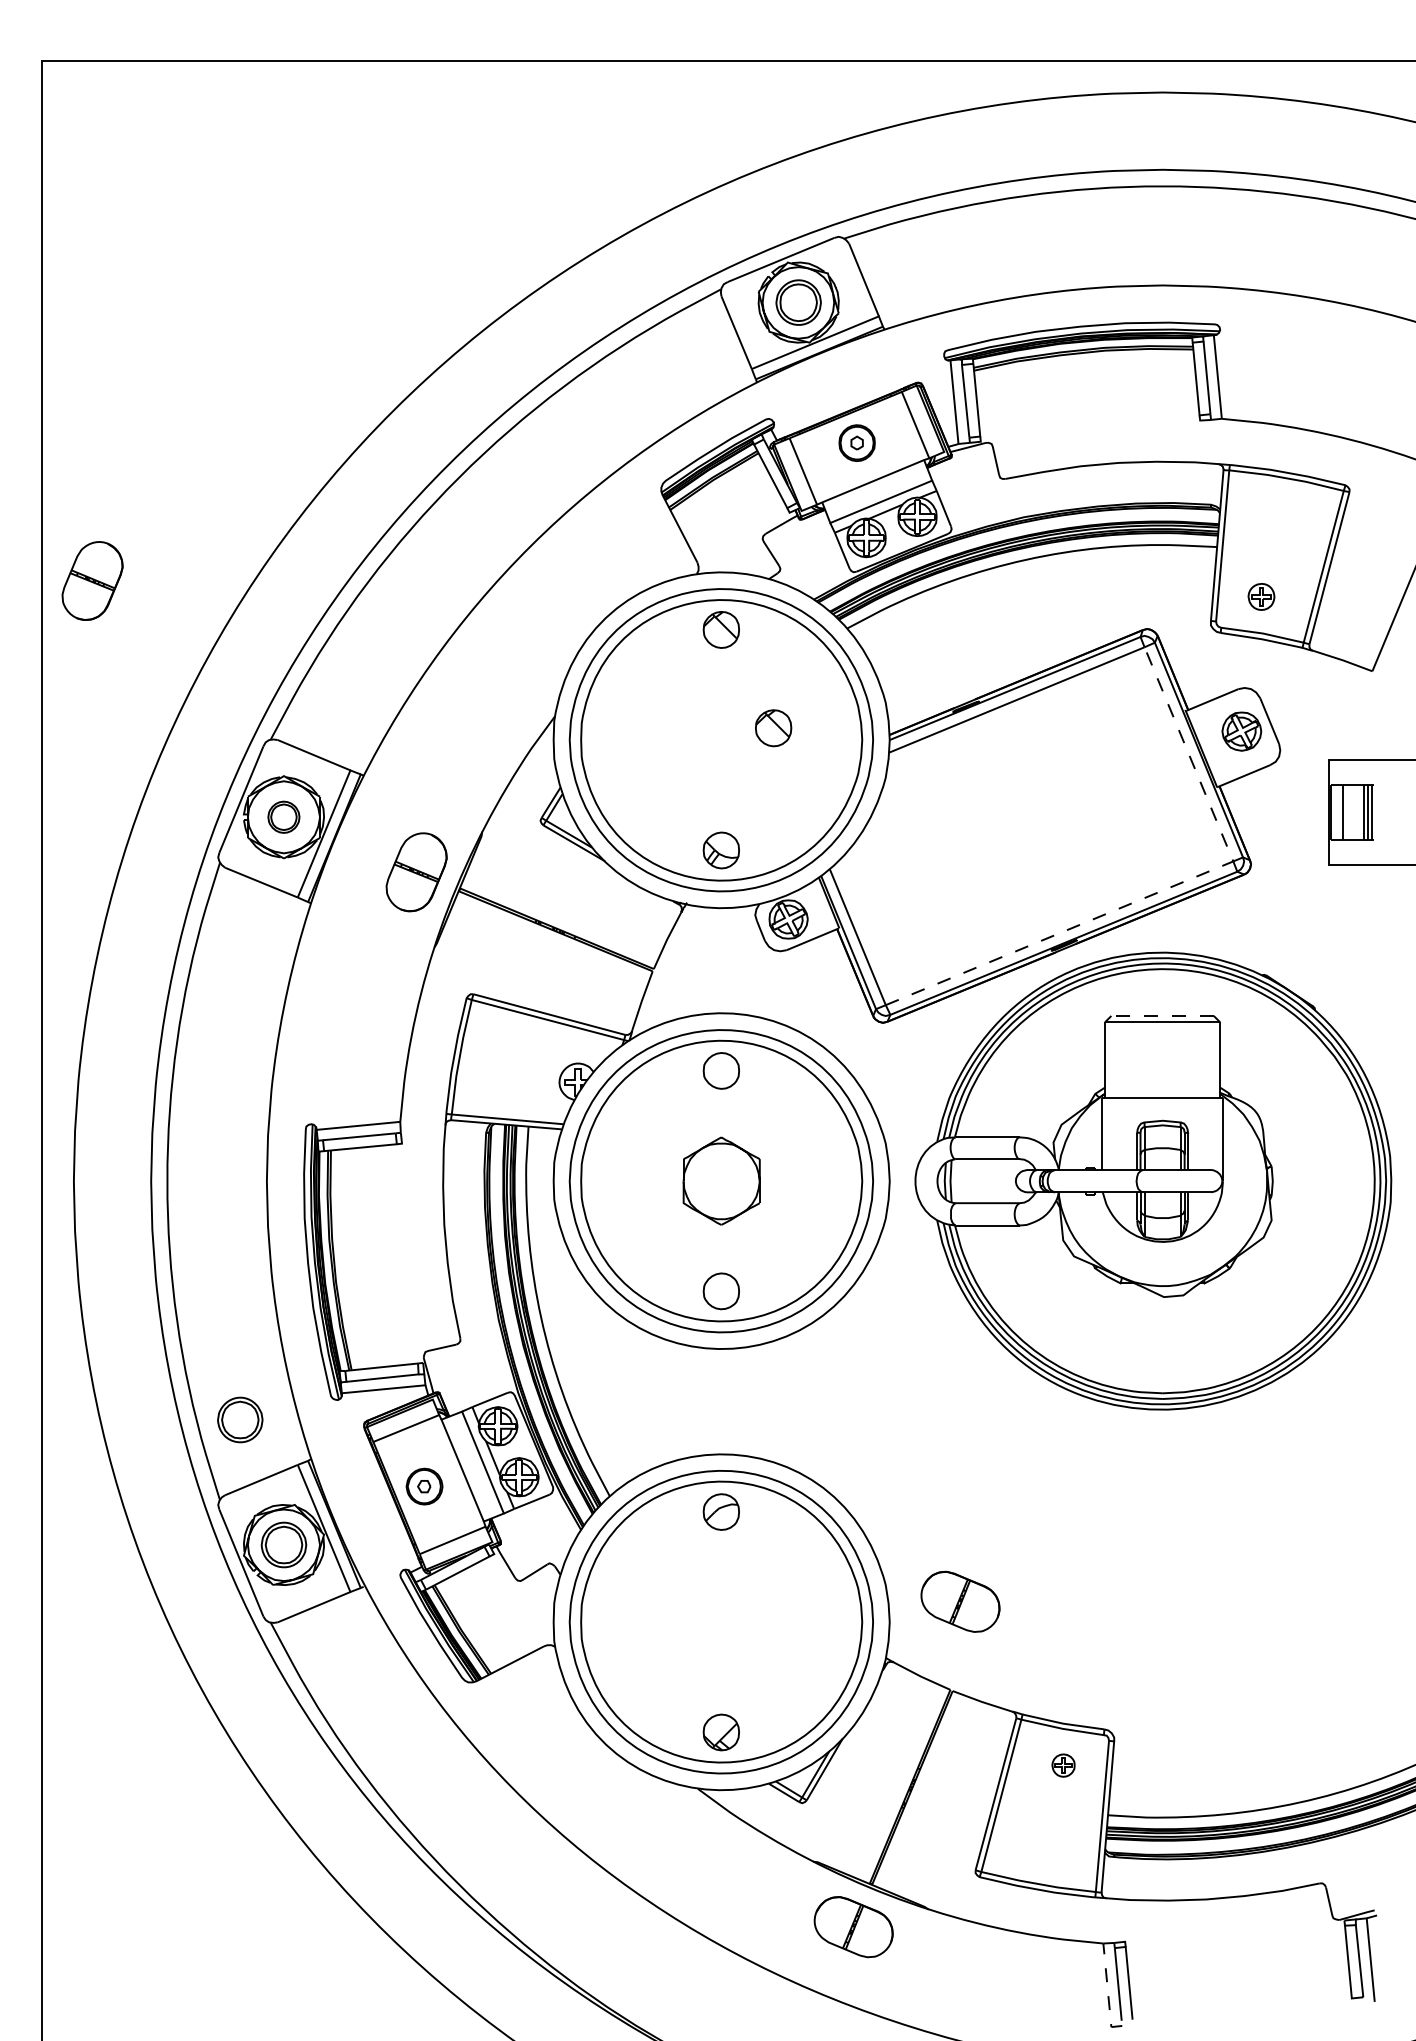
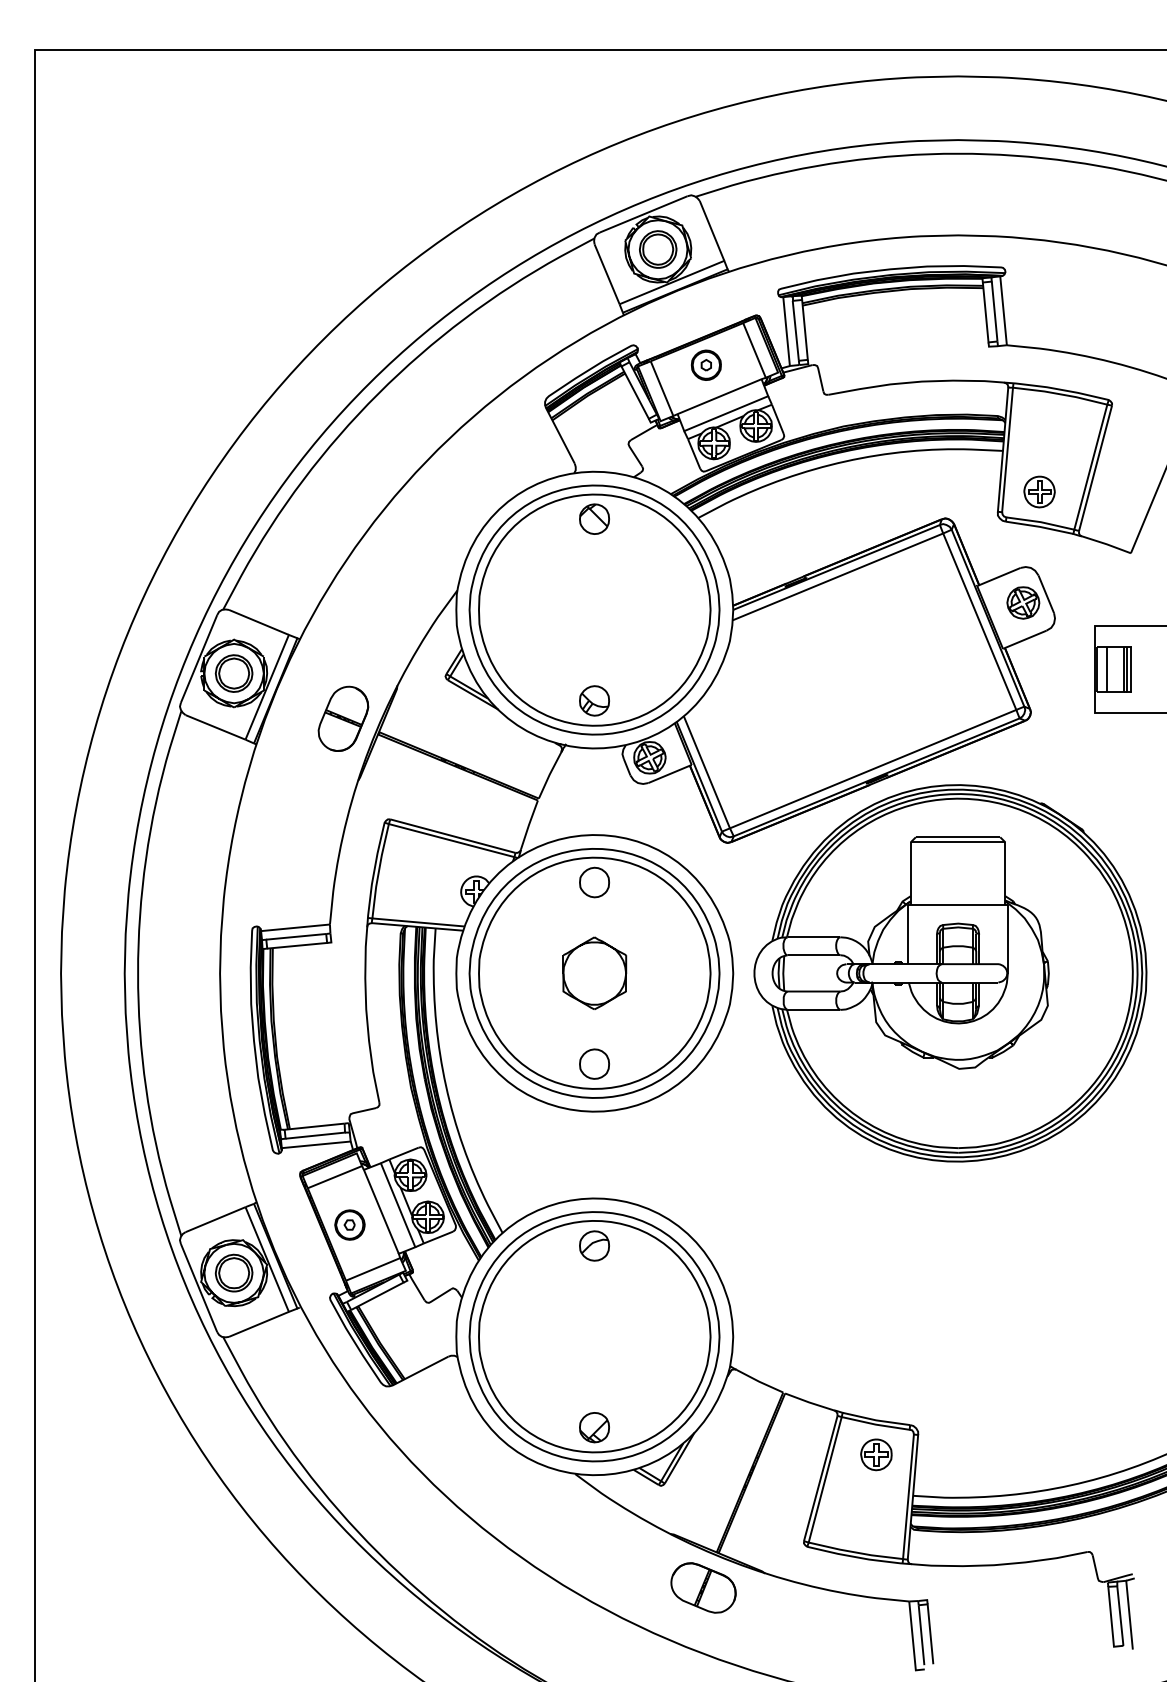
part: (92, 580) -> (76, 478), removed
part: (1261, 596) -> (1039, 491), size x1.43
part: (773, 727) -> (637, 599), removed
part: (283, 817) -> (233, 673), size x1.43
line: (1166, 888) -> (961, 732), dashed -> solid
line: (1161, 1016) -> (957, 837), dashed -> solid
part: (239, 1419) -> (197, 1169), removed
part: (960, 1601) -> (791, 1319), removed
part: (1063, 1765) -> (876, 1454), size x1.67
line: (1108, 1990) -> (913, 1640), dashed -> solid

